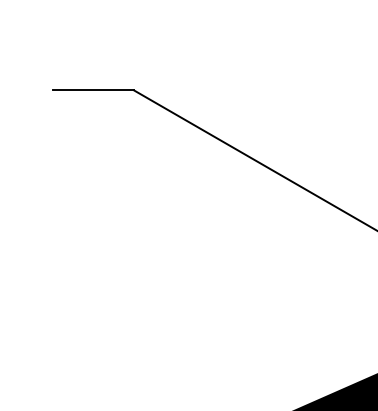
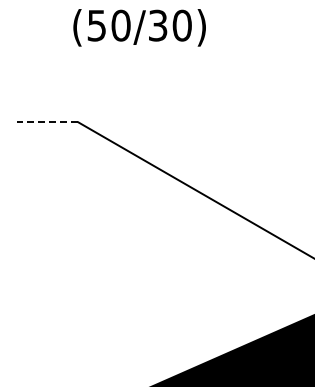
line: (93, 90) -> (47, 122), solid -> dashed

